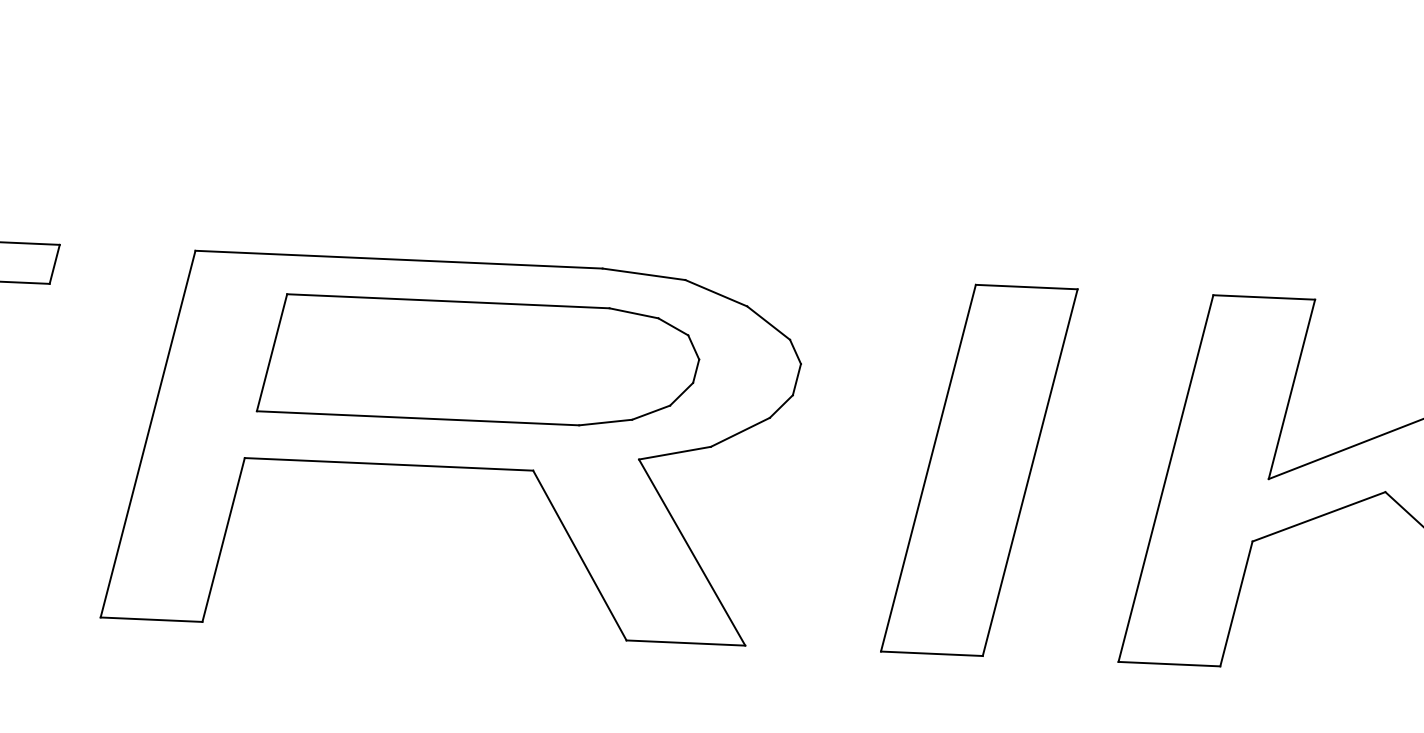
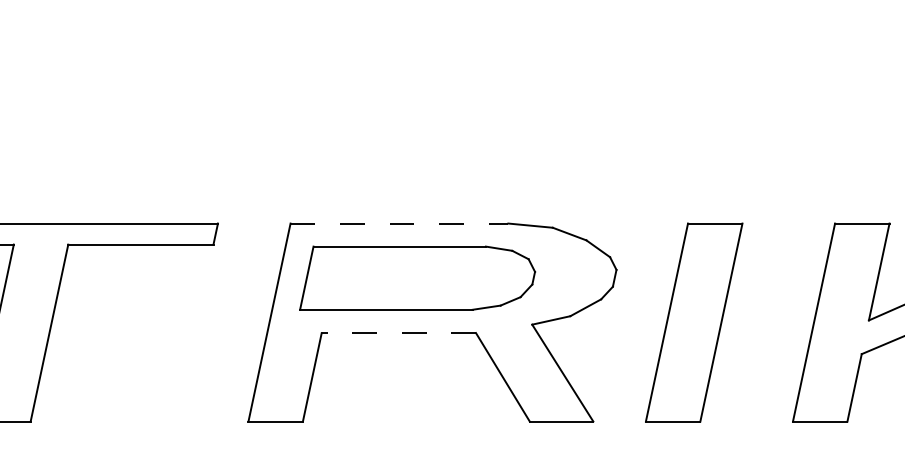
line: (399, 259) -> (399, 223), solid -> dashed
part: (478, 360) -> (417, 277), moved
line: (388, 465) -> (398, 333), solid -> dashed
part: (979, 470) -> (694, 322), moved

